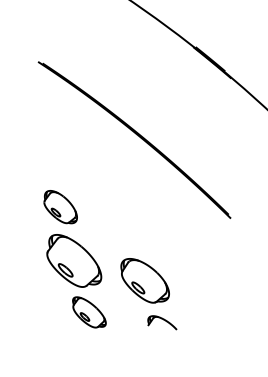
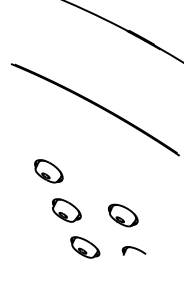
part: (73, 260) -> (65, 209), size x0.62
part: (145, 280) -> (123, 214), size x0.71
part: (162, 322) -> (133, 250), moved

